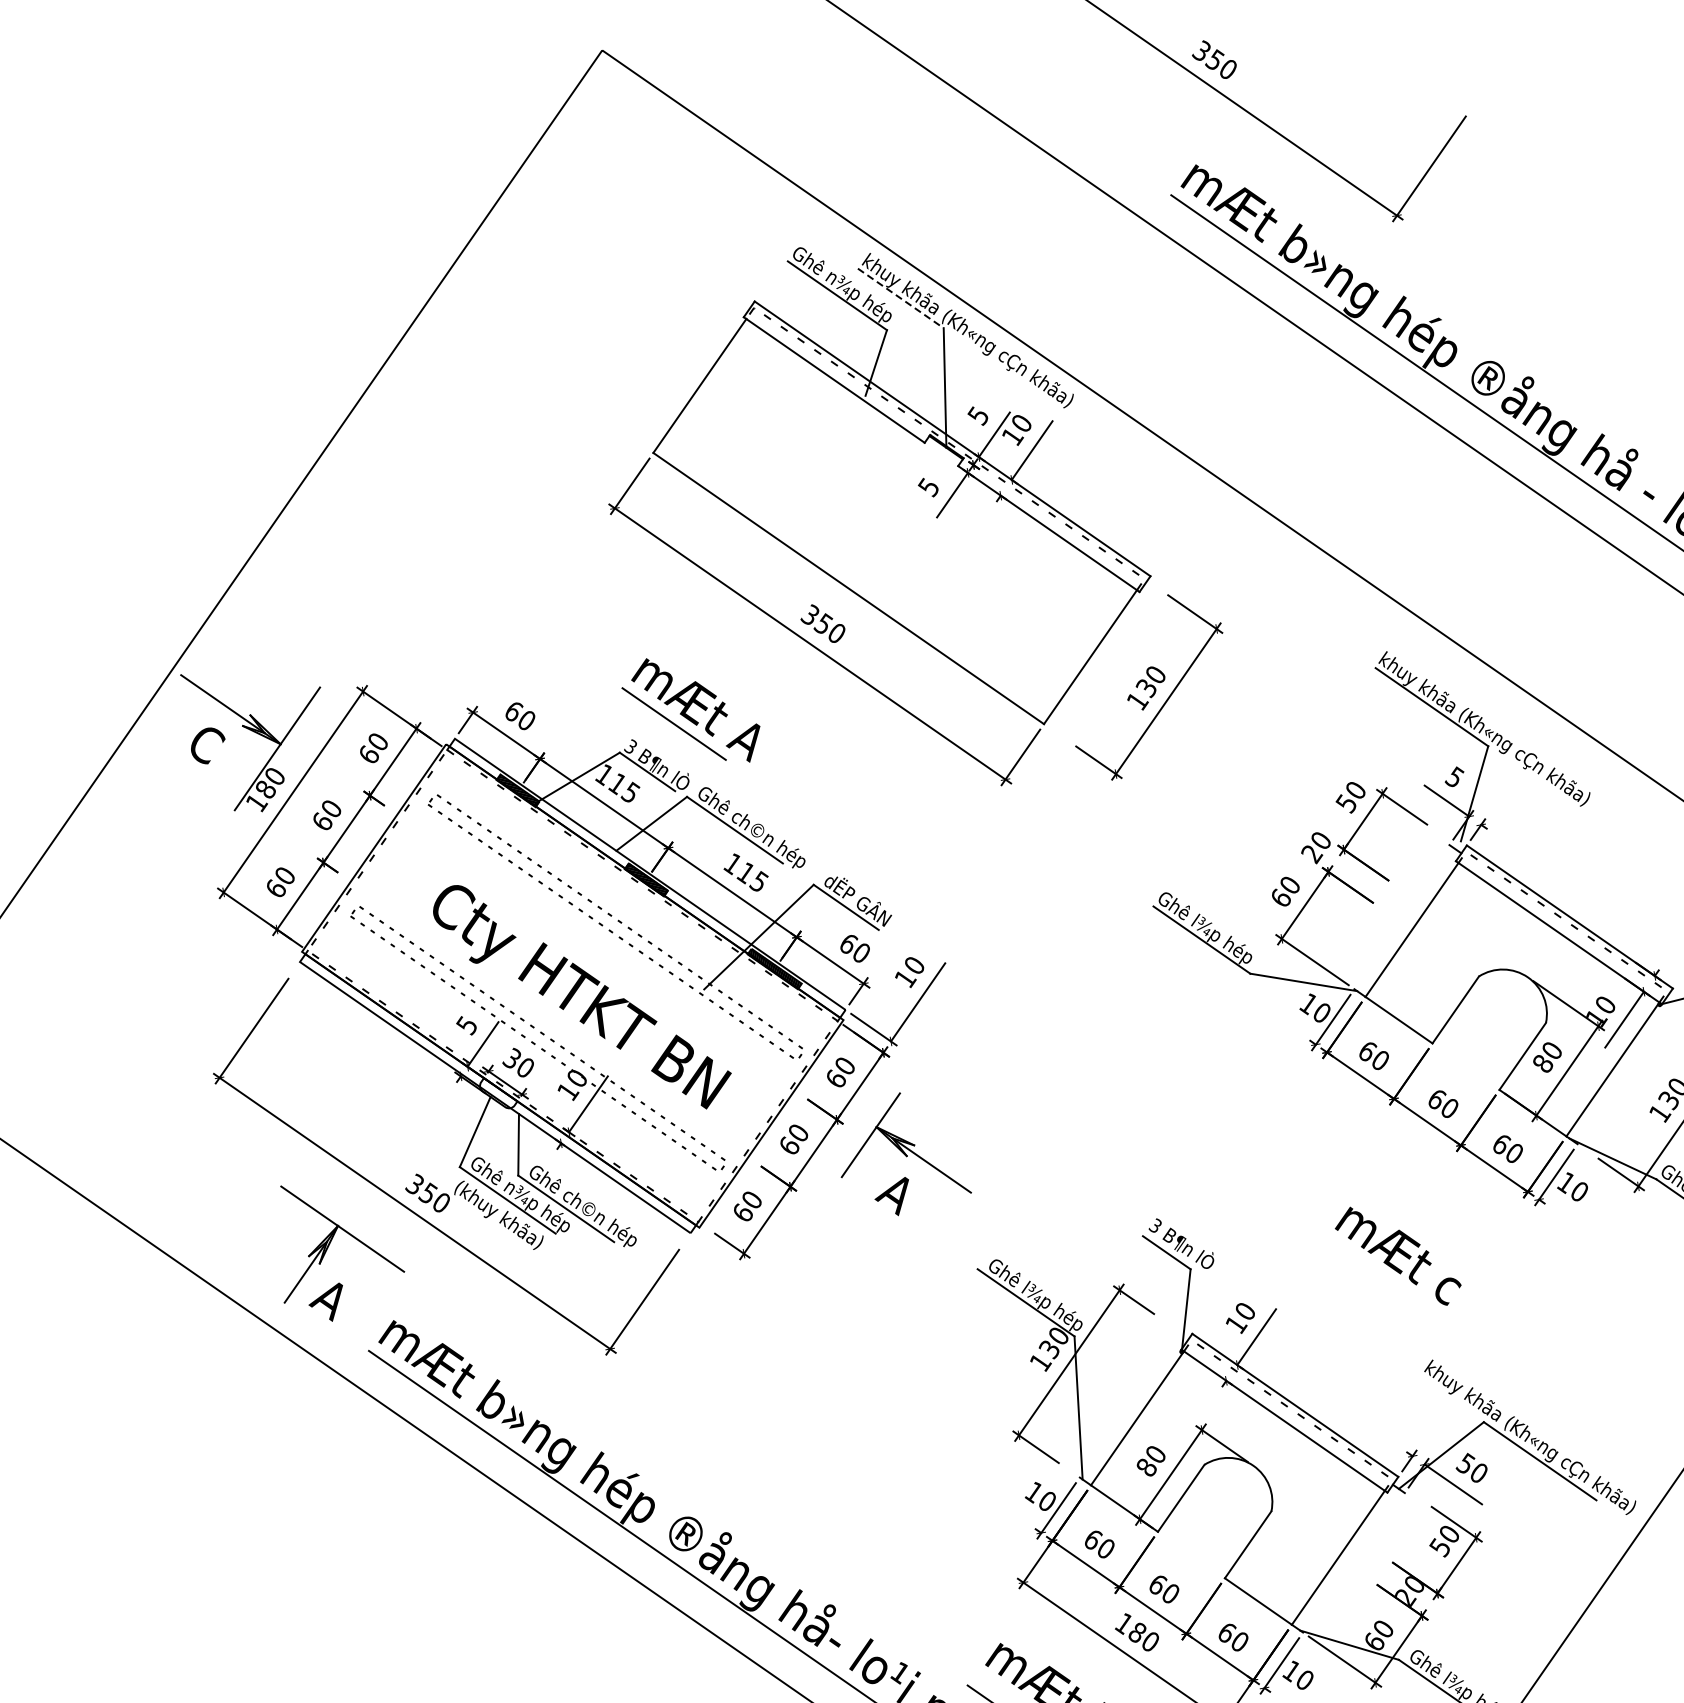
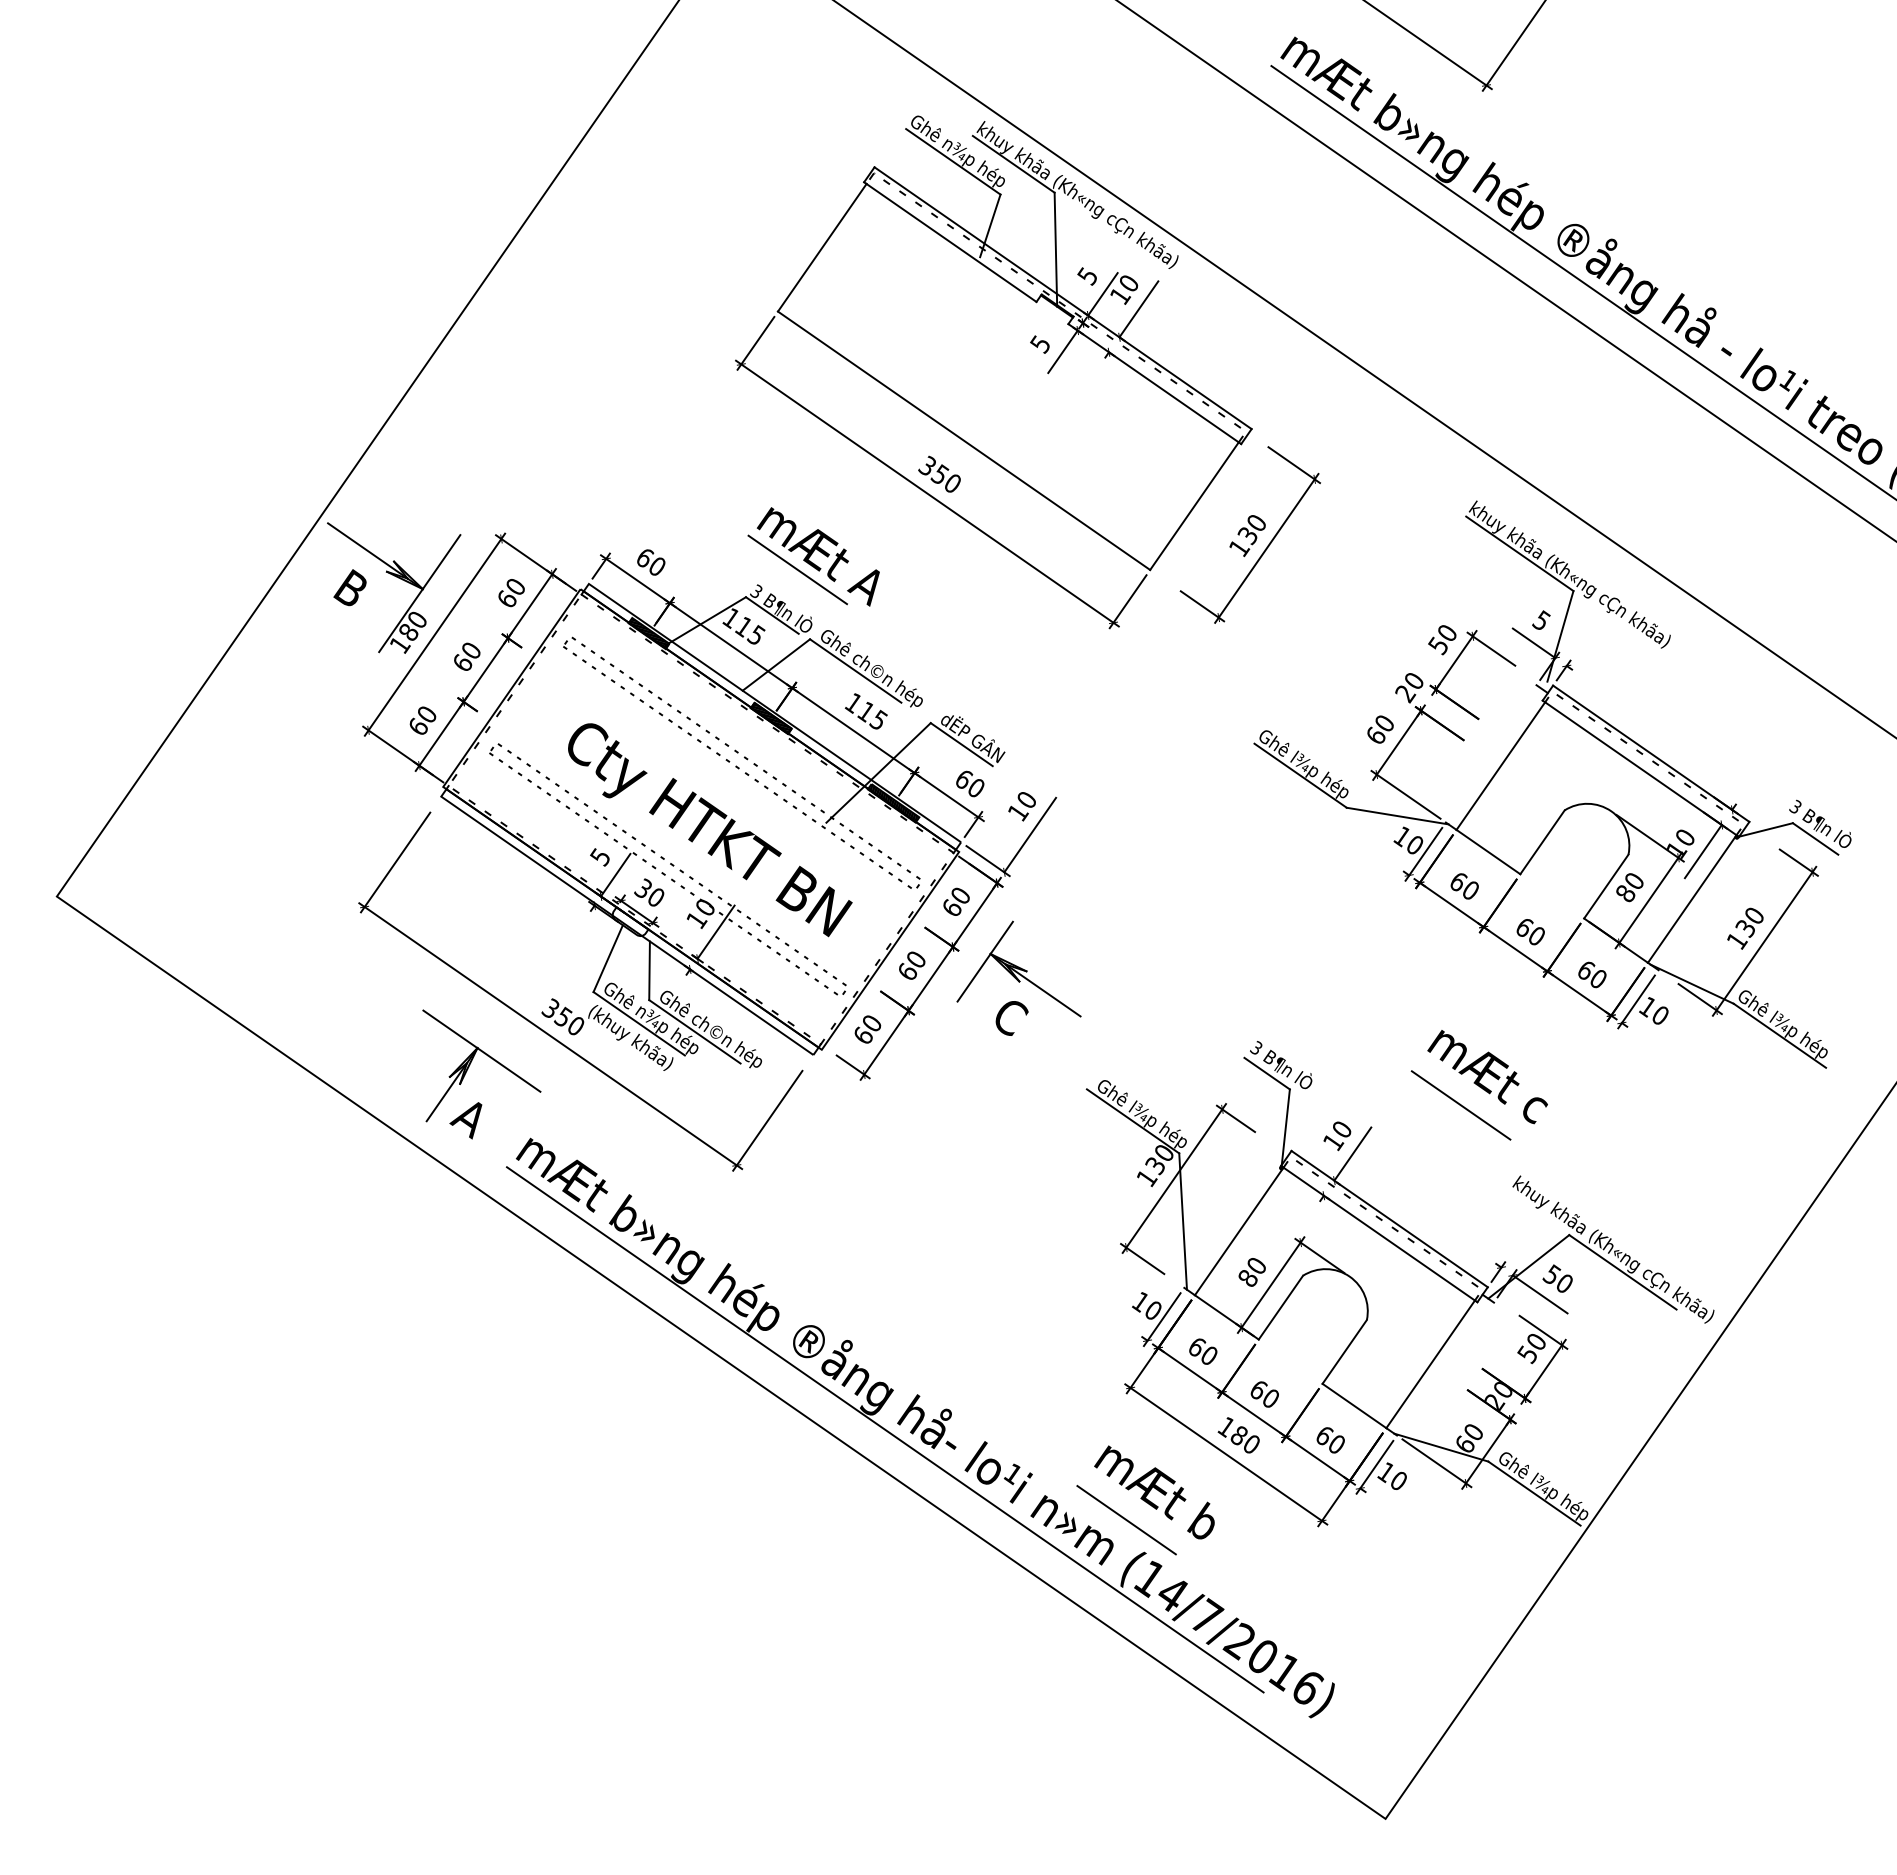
line: (900, 298) -> (1013, 164), dashed -> solid
text: (205, 743) -> (351, 588), C -> B
text: (895, 1195) -> (1008, 1019), A -> C
line: (1369, 1286) -> (1460, 1105), added

